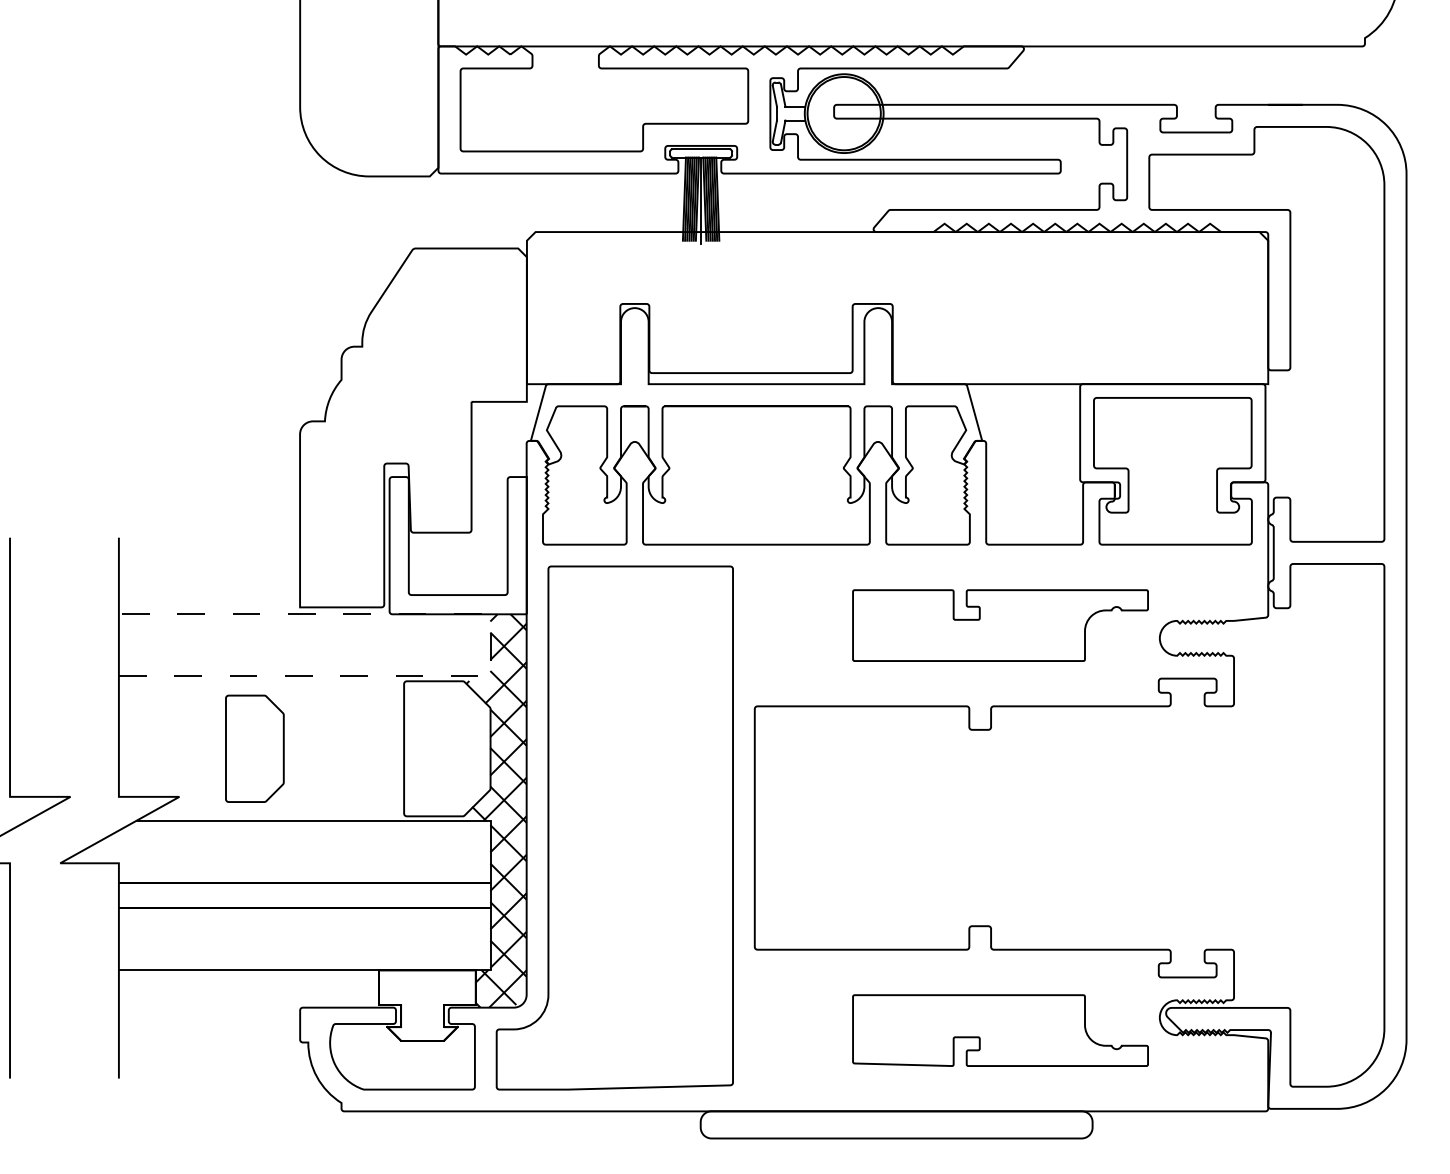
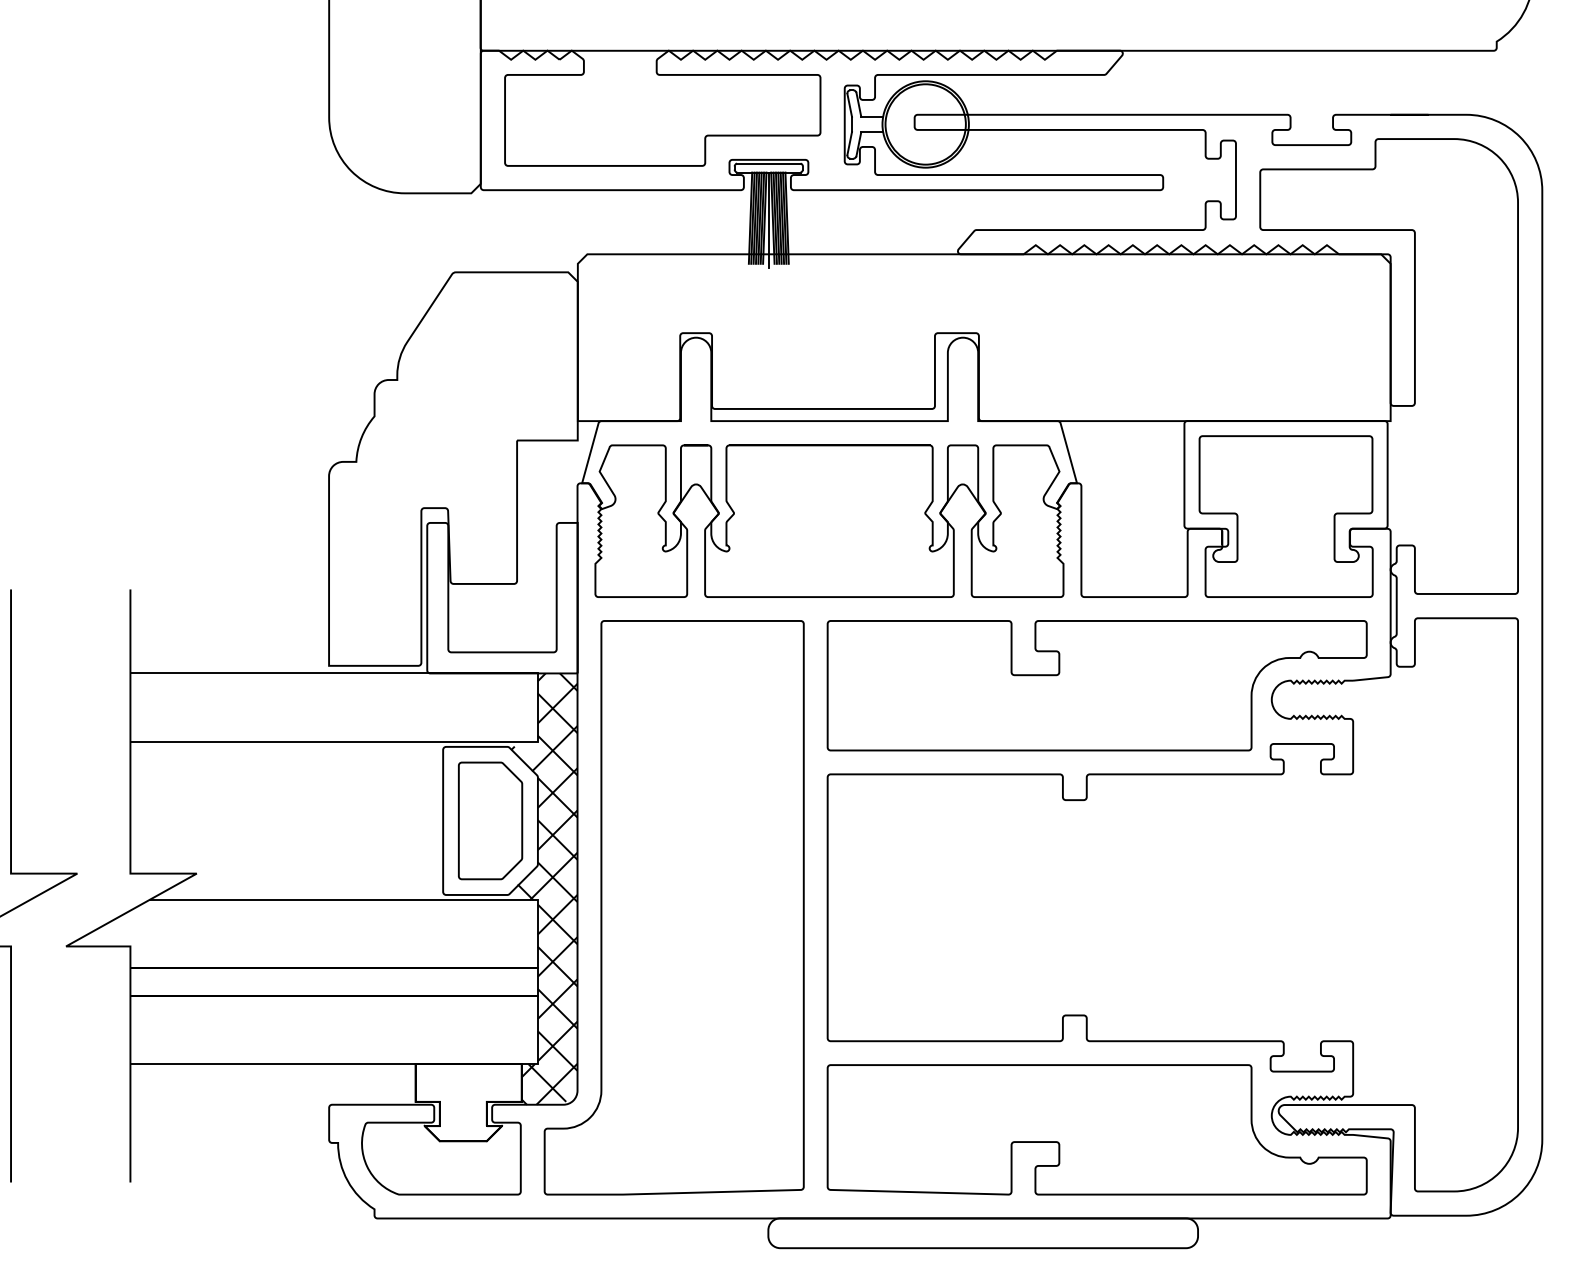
part: (999, 625) -> (1096, 685), size x1.67
line: (490, 644) -> (537, 706), dashed -> solid
part: (254, 748) -> (490, 820), moved
part: (999, 1030) -> (1096, 1129), size x1.67

